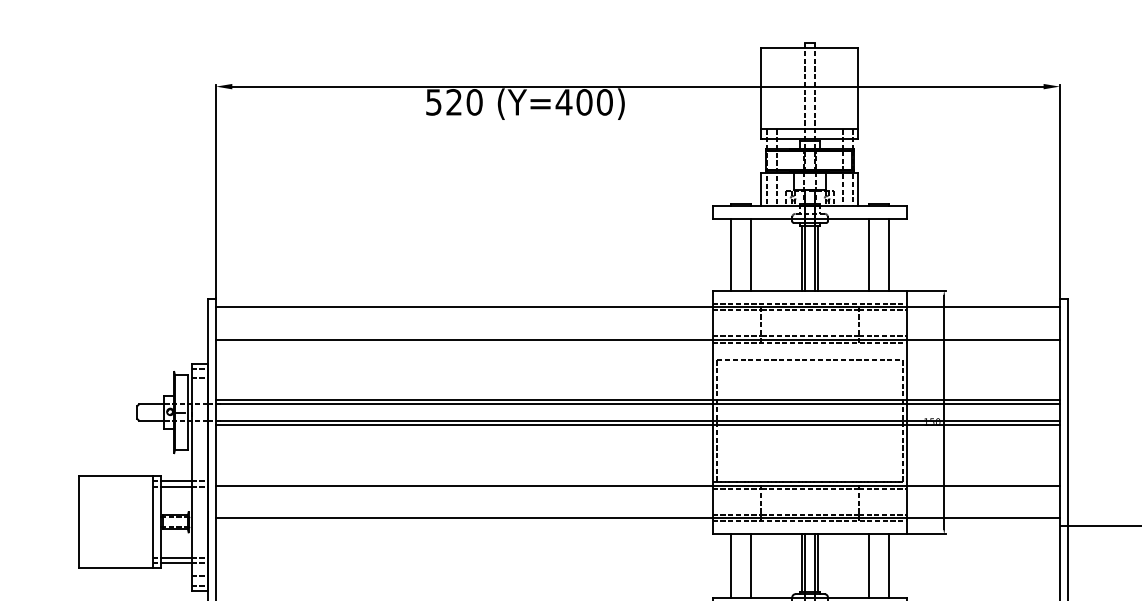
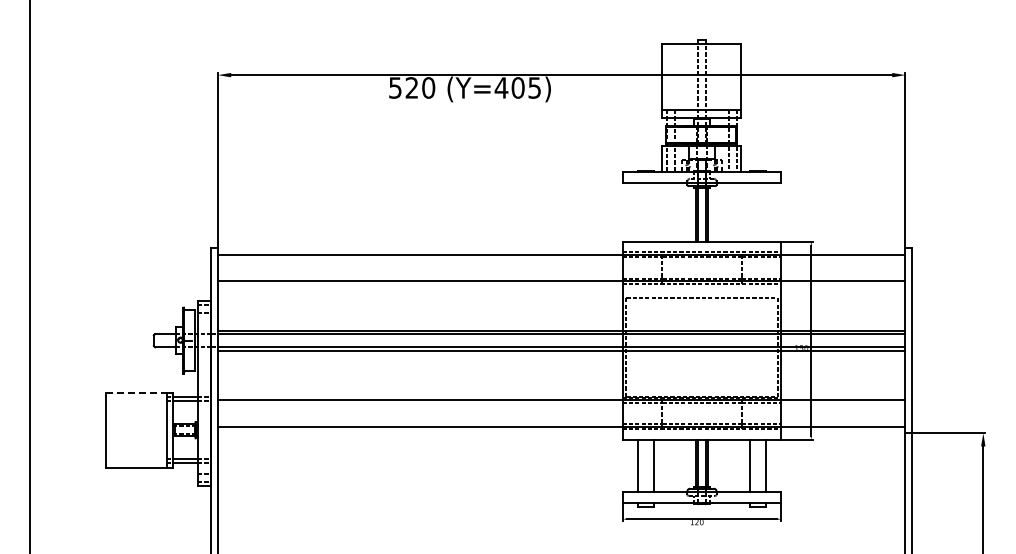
text: (604, 101) -> (534, 87), (Y=400) -> (Y=405)
line: (730, 253) -> (637, 211), removed
line: (750, 253) -> (653, 211), removed
line: (869, 253) -> (750, 211), removed
line: (889, 253) -> (766, 211), removed
line: (116, 476) -> (136, 392), solid -> dashed

